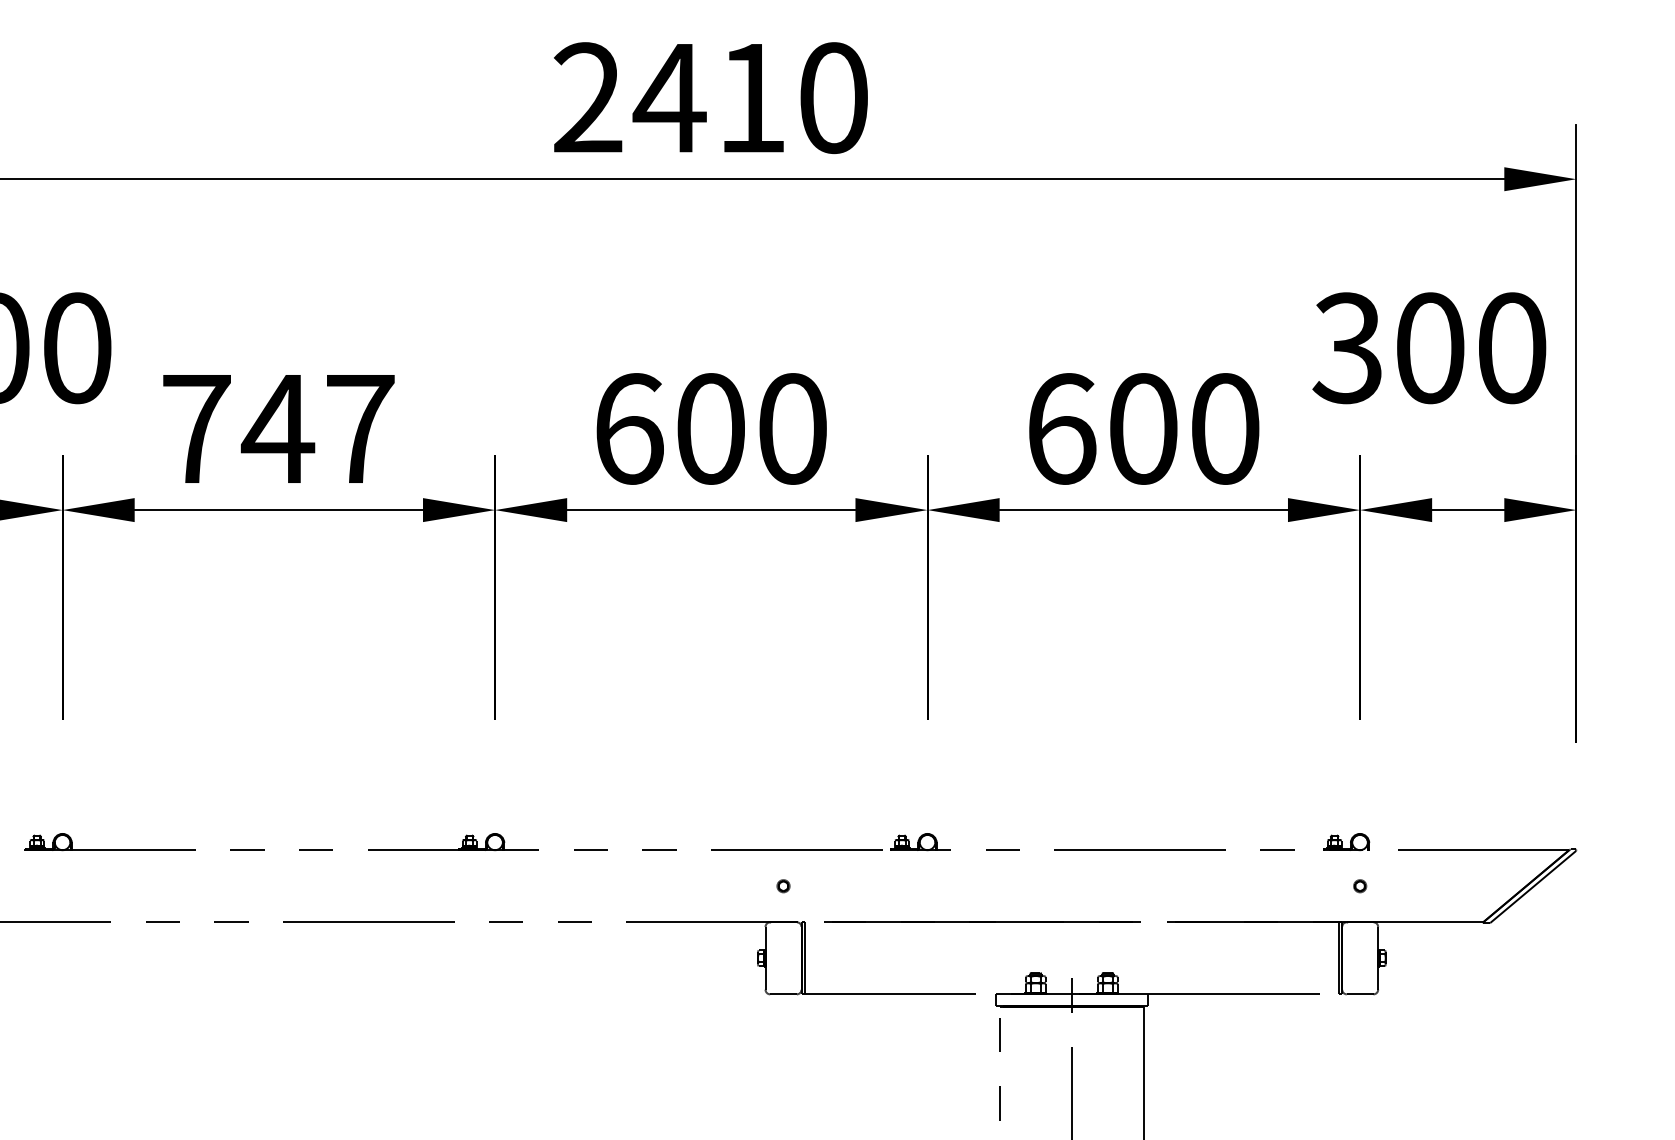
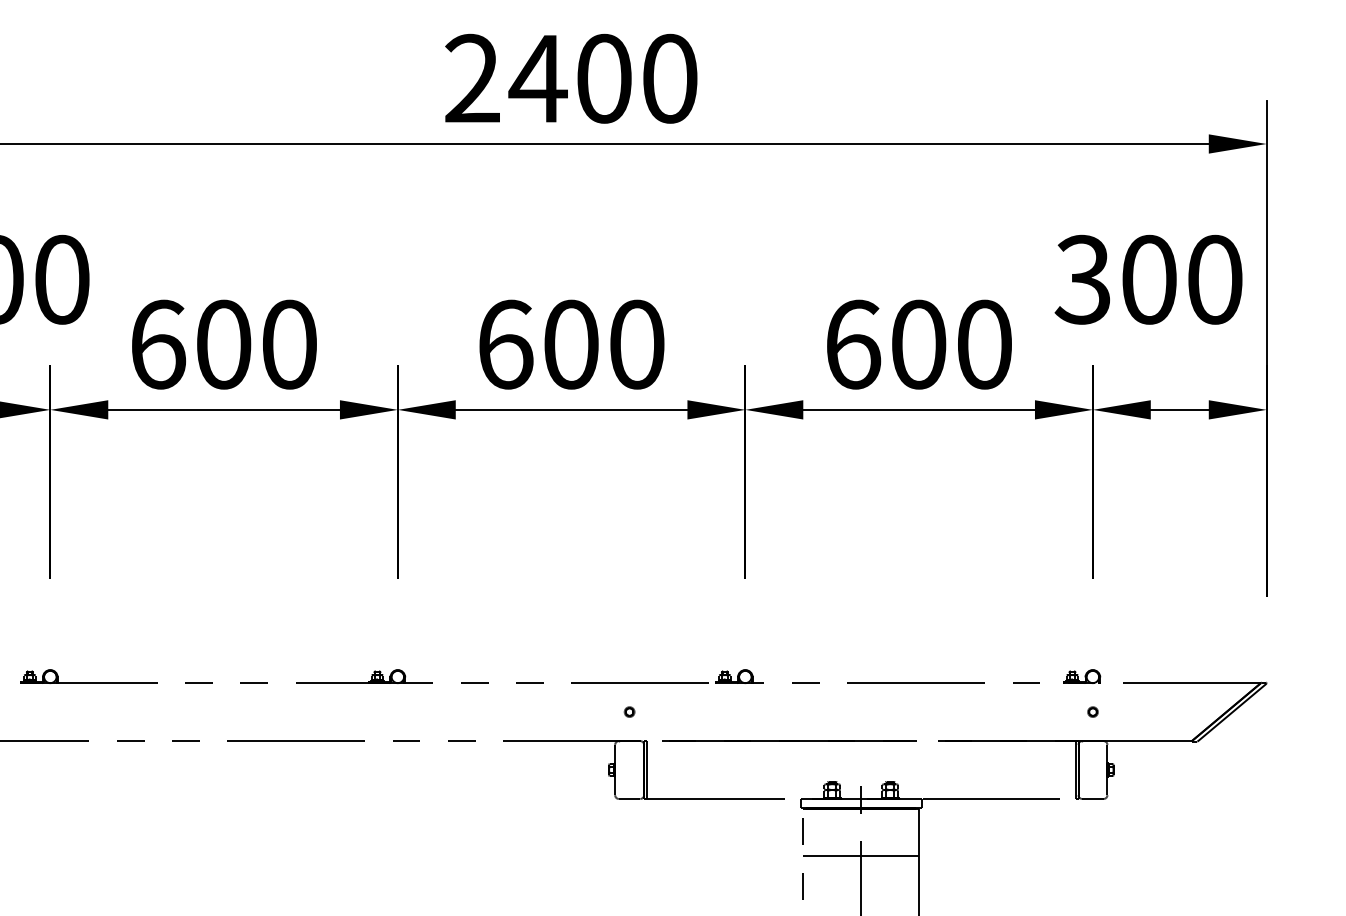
text: (752, 97) -> (604, 78), 2410 -> 2400
text: (279, 428) -> (224, 344), 747 -> 600
line: (1072, 1064) -> (861, 855), added

